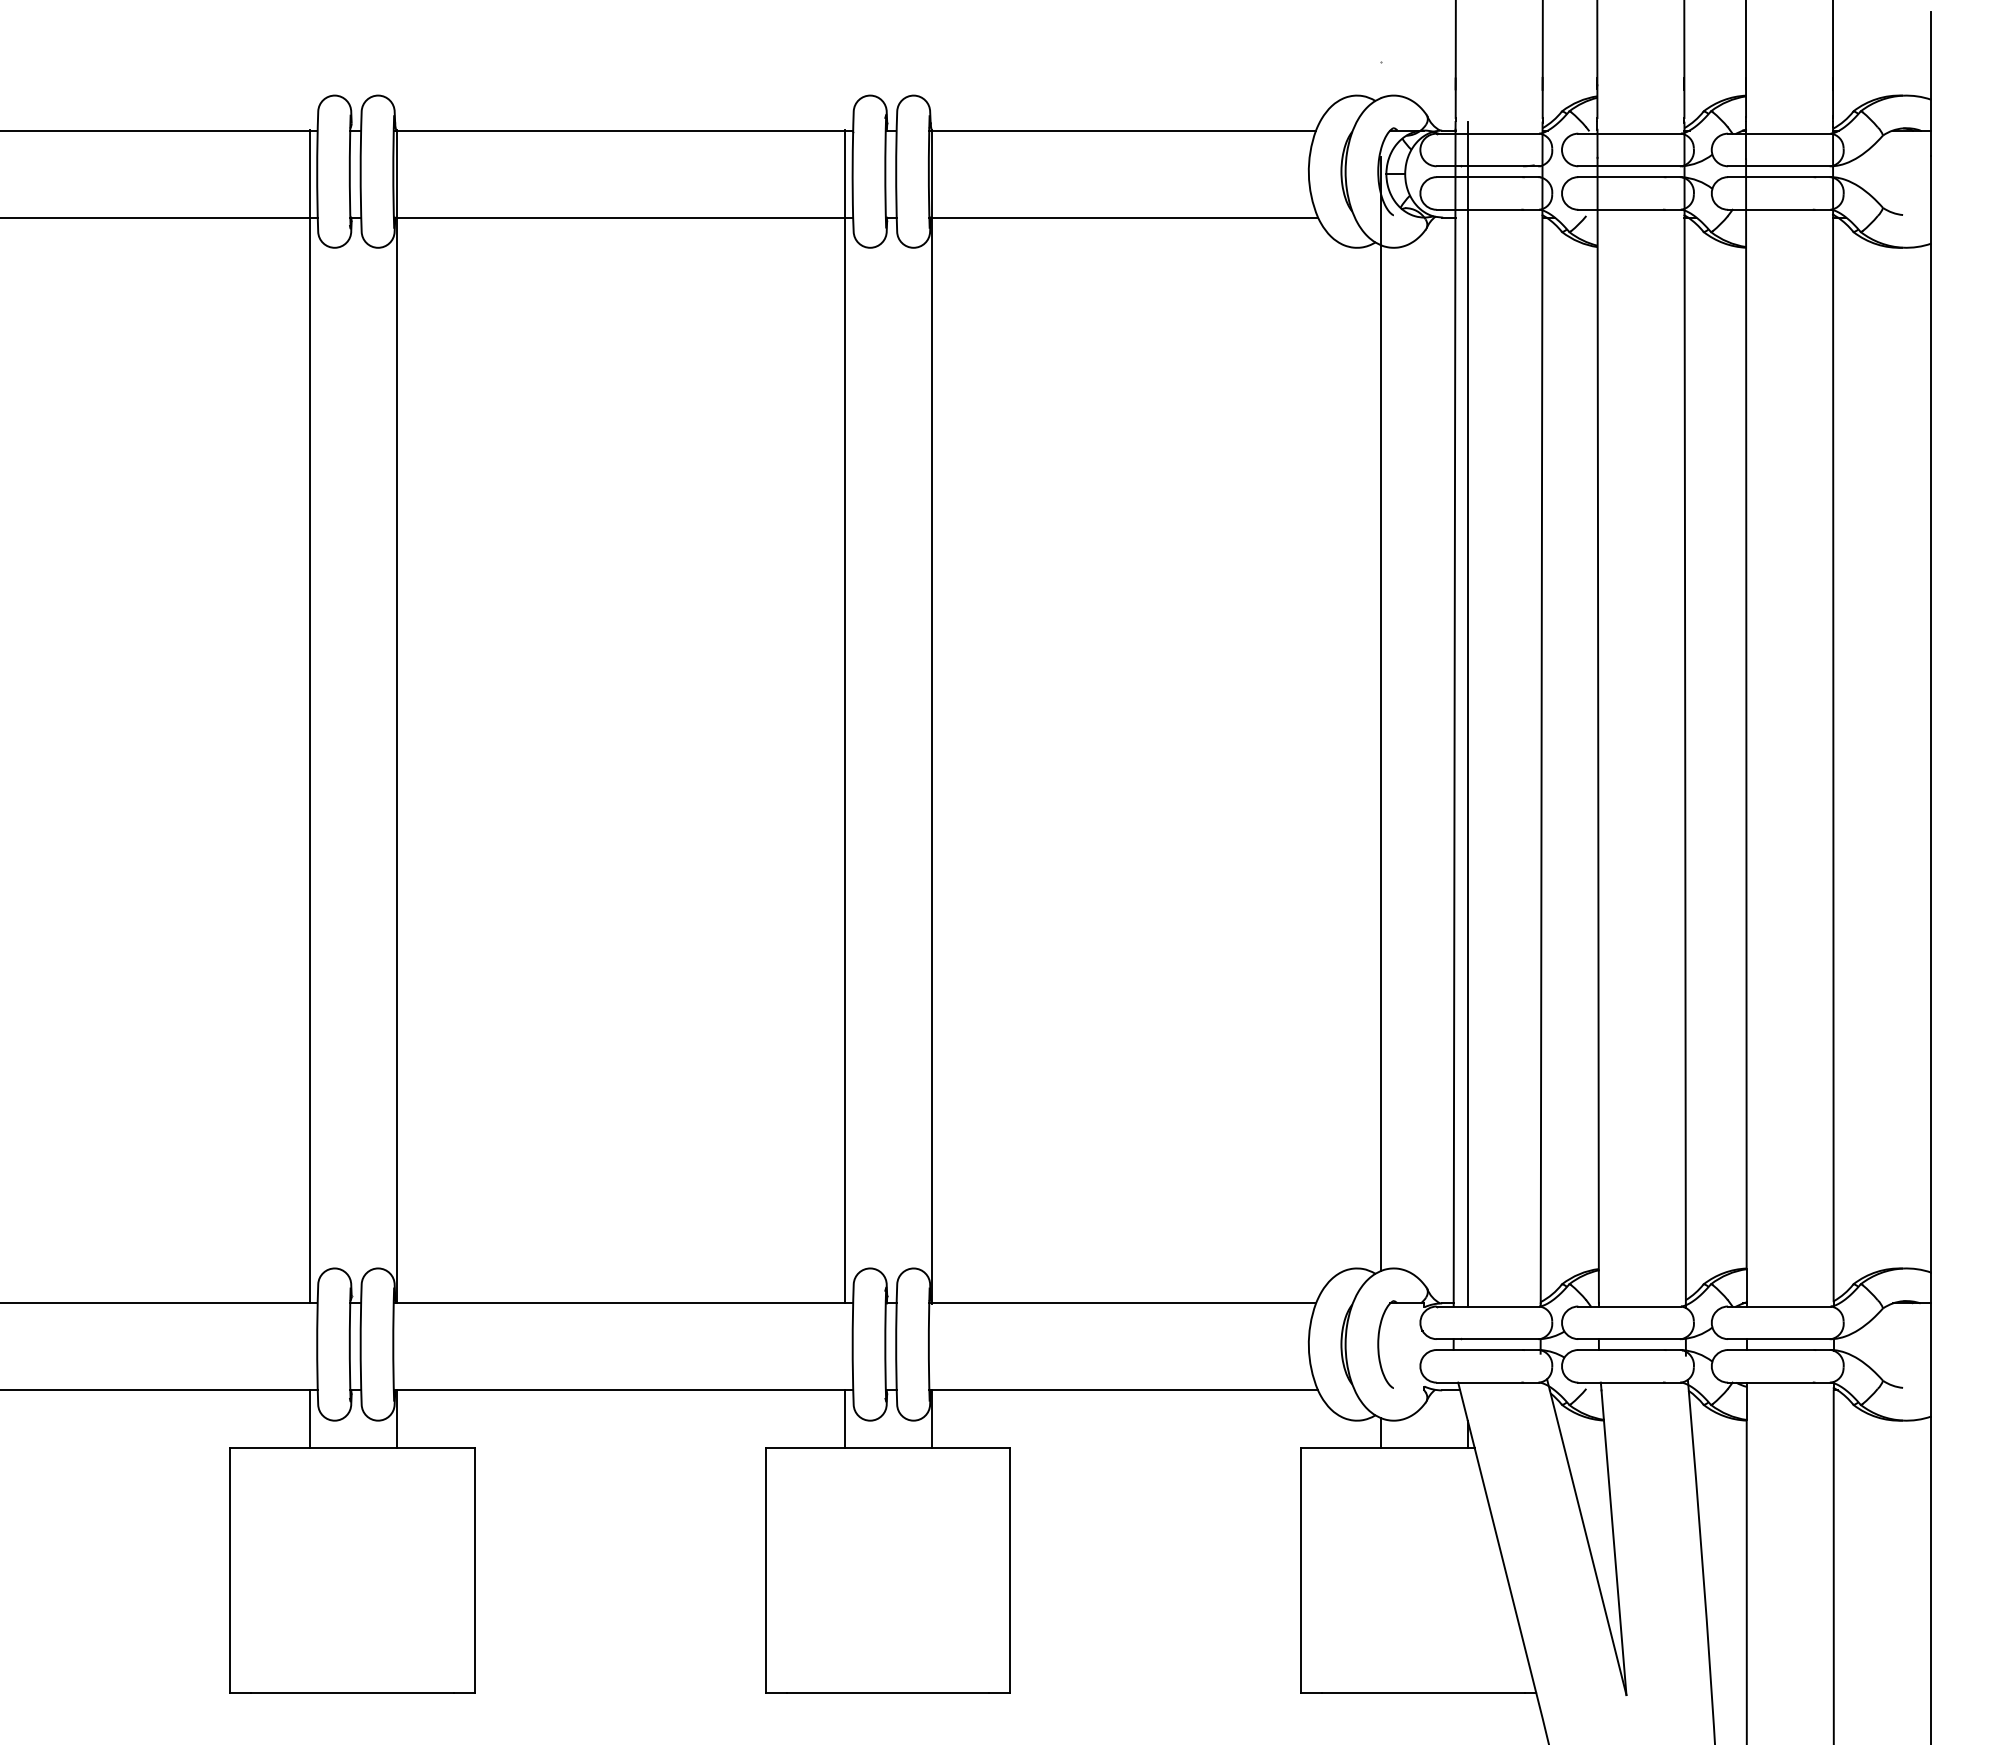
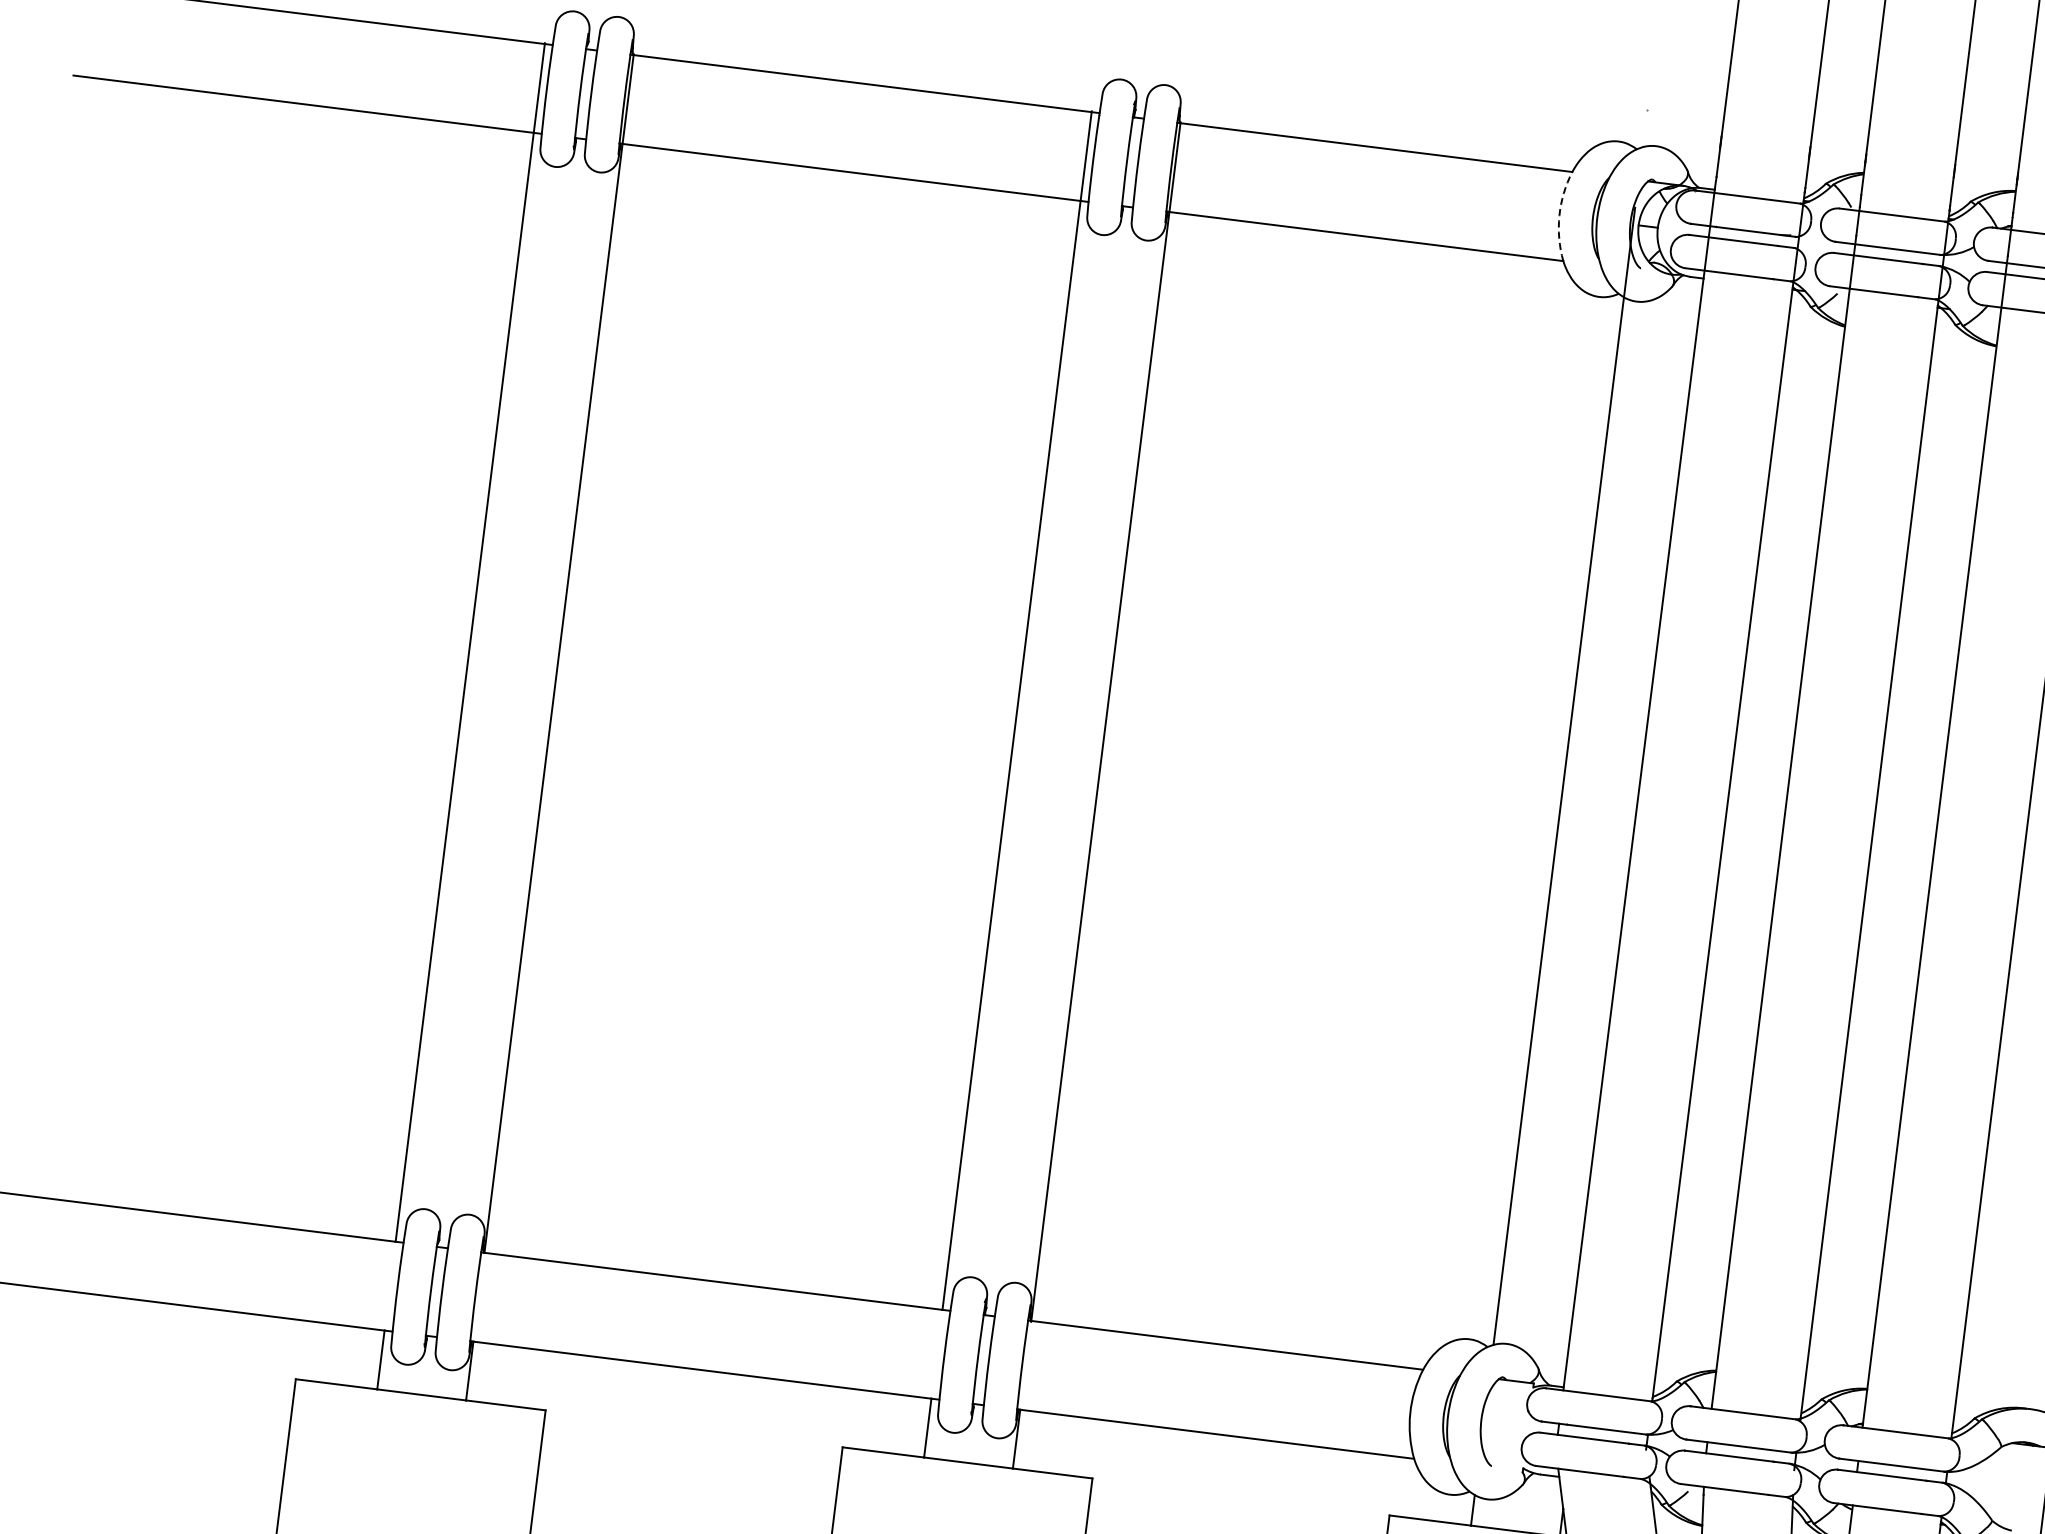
arc: (1308, 174) -> (1559, 215), solid -> dashed
line: (1467, 713) -> (1652, 786), removed

